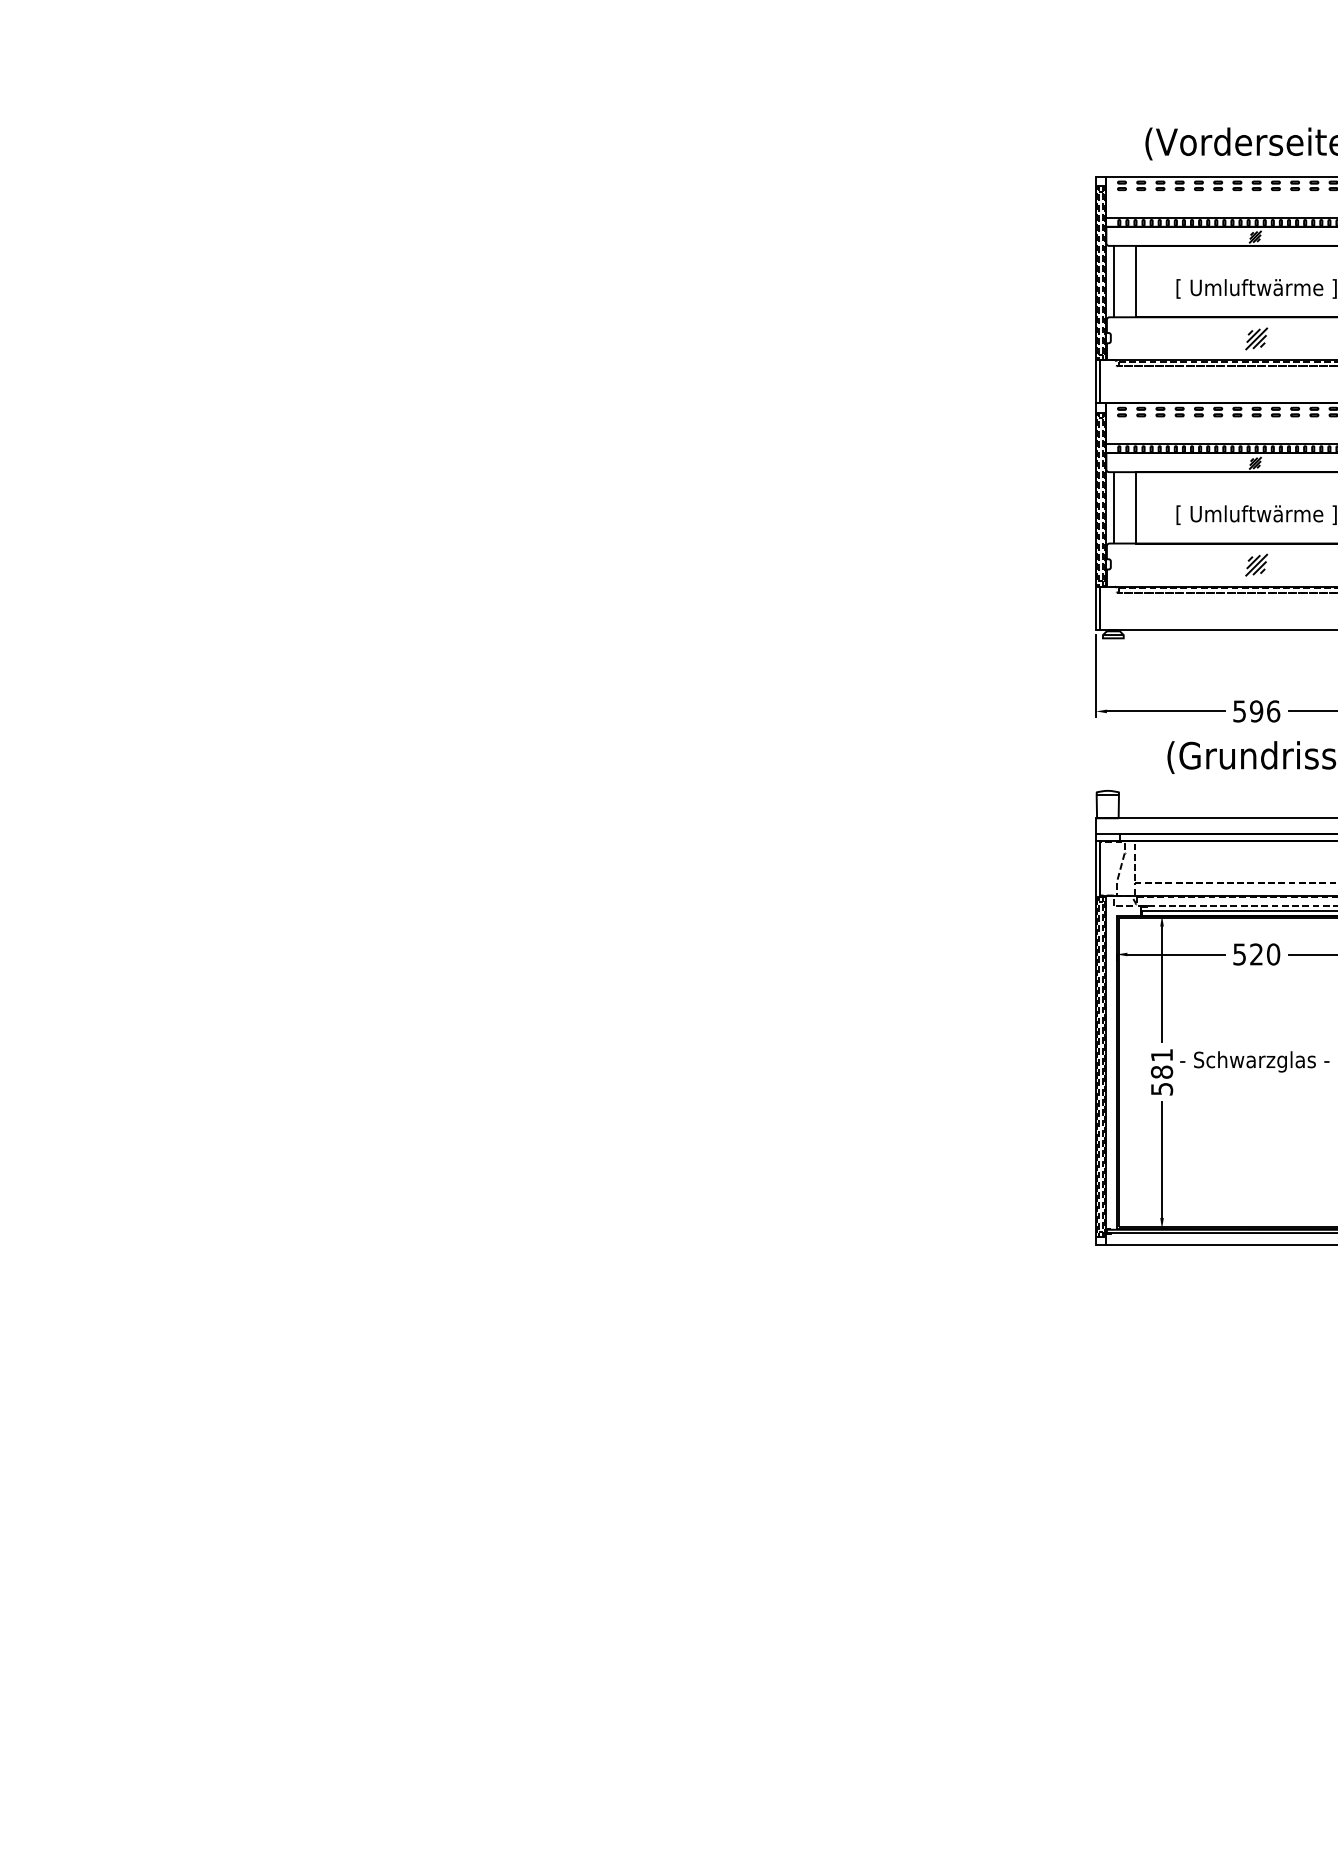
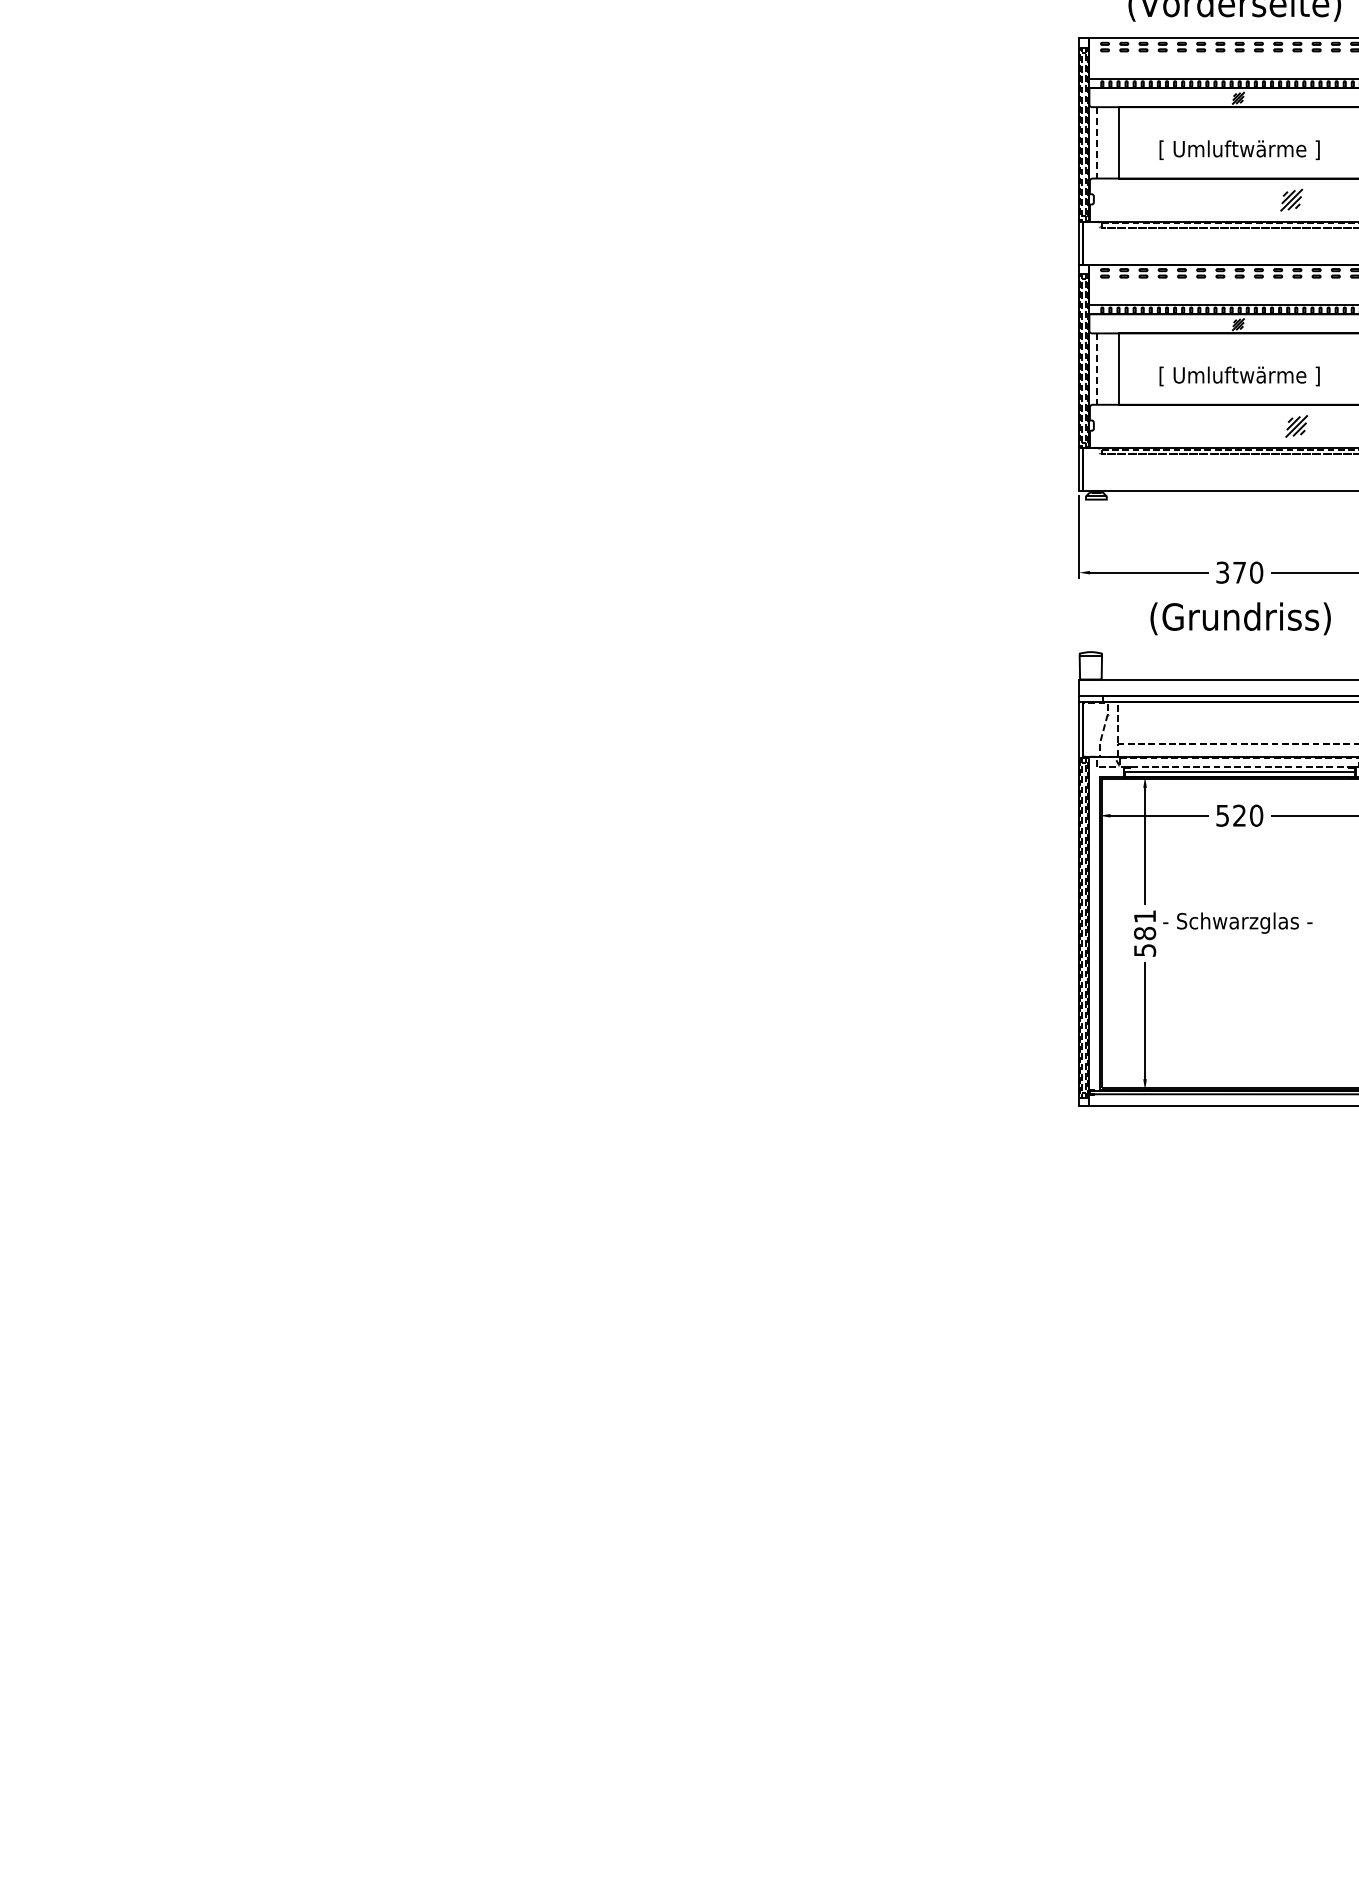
line: (1113, 281) -> (1096, 142), solid -> dashed
part: (1256, 338) -> (1291, 199), moved
line: (1113, 508) -> (1096, 369), solid -> dashed
part: (1256, 565) -> (1296, 426), moved
text: (1257, 711) -> (1240, 572), 596 -> 370

